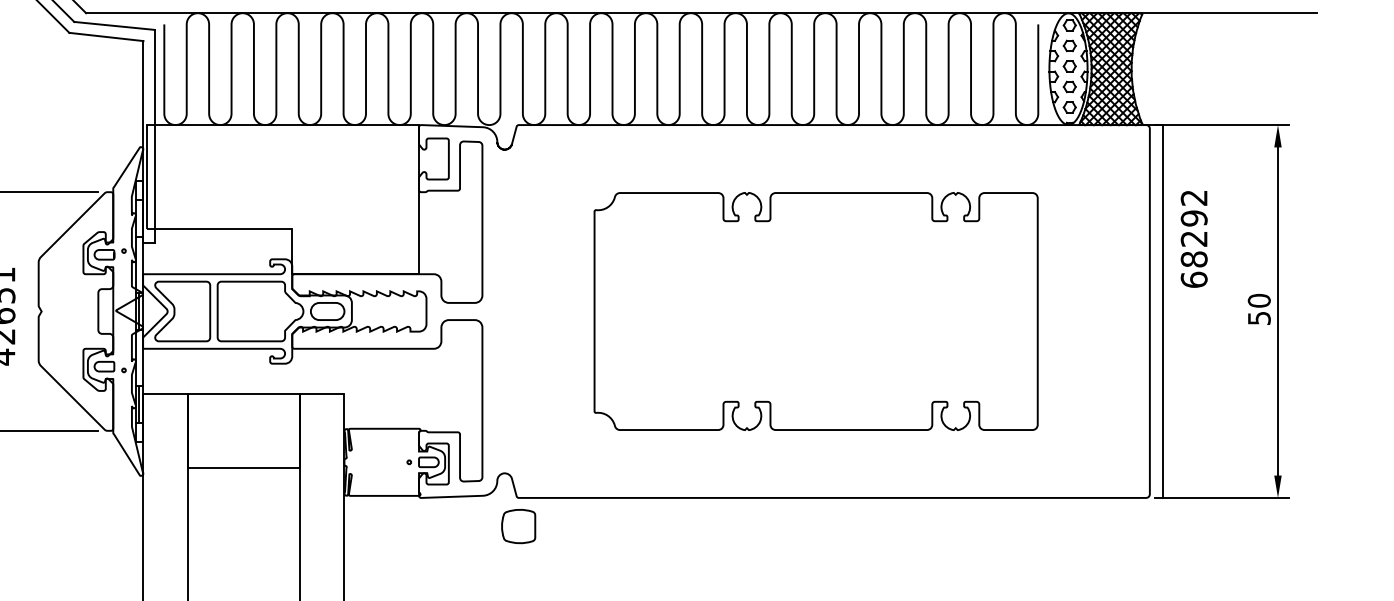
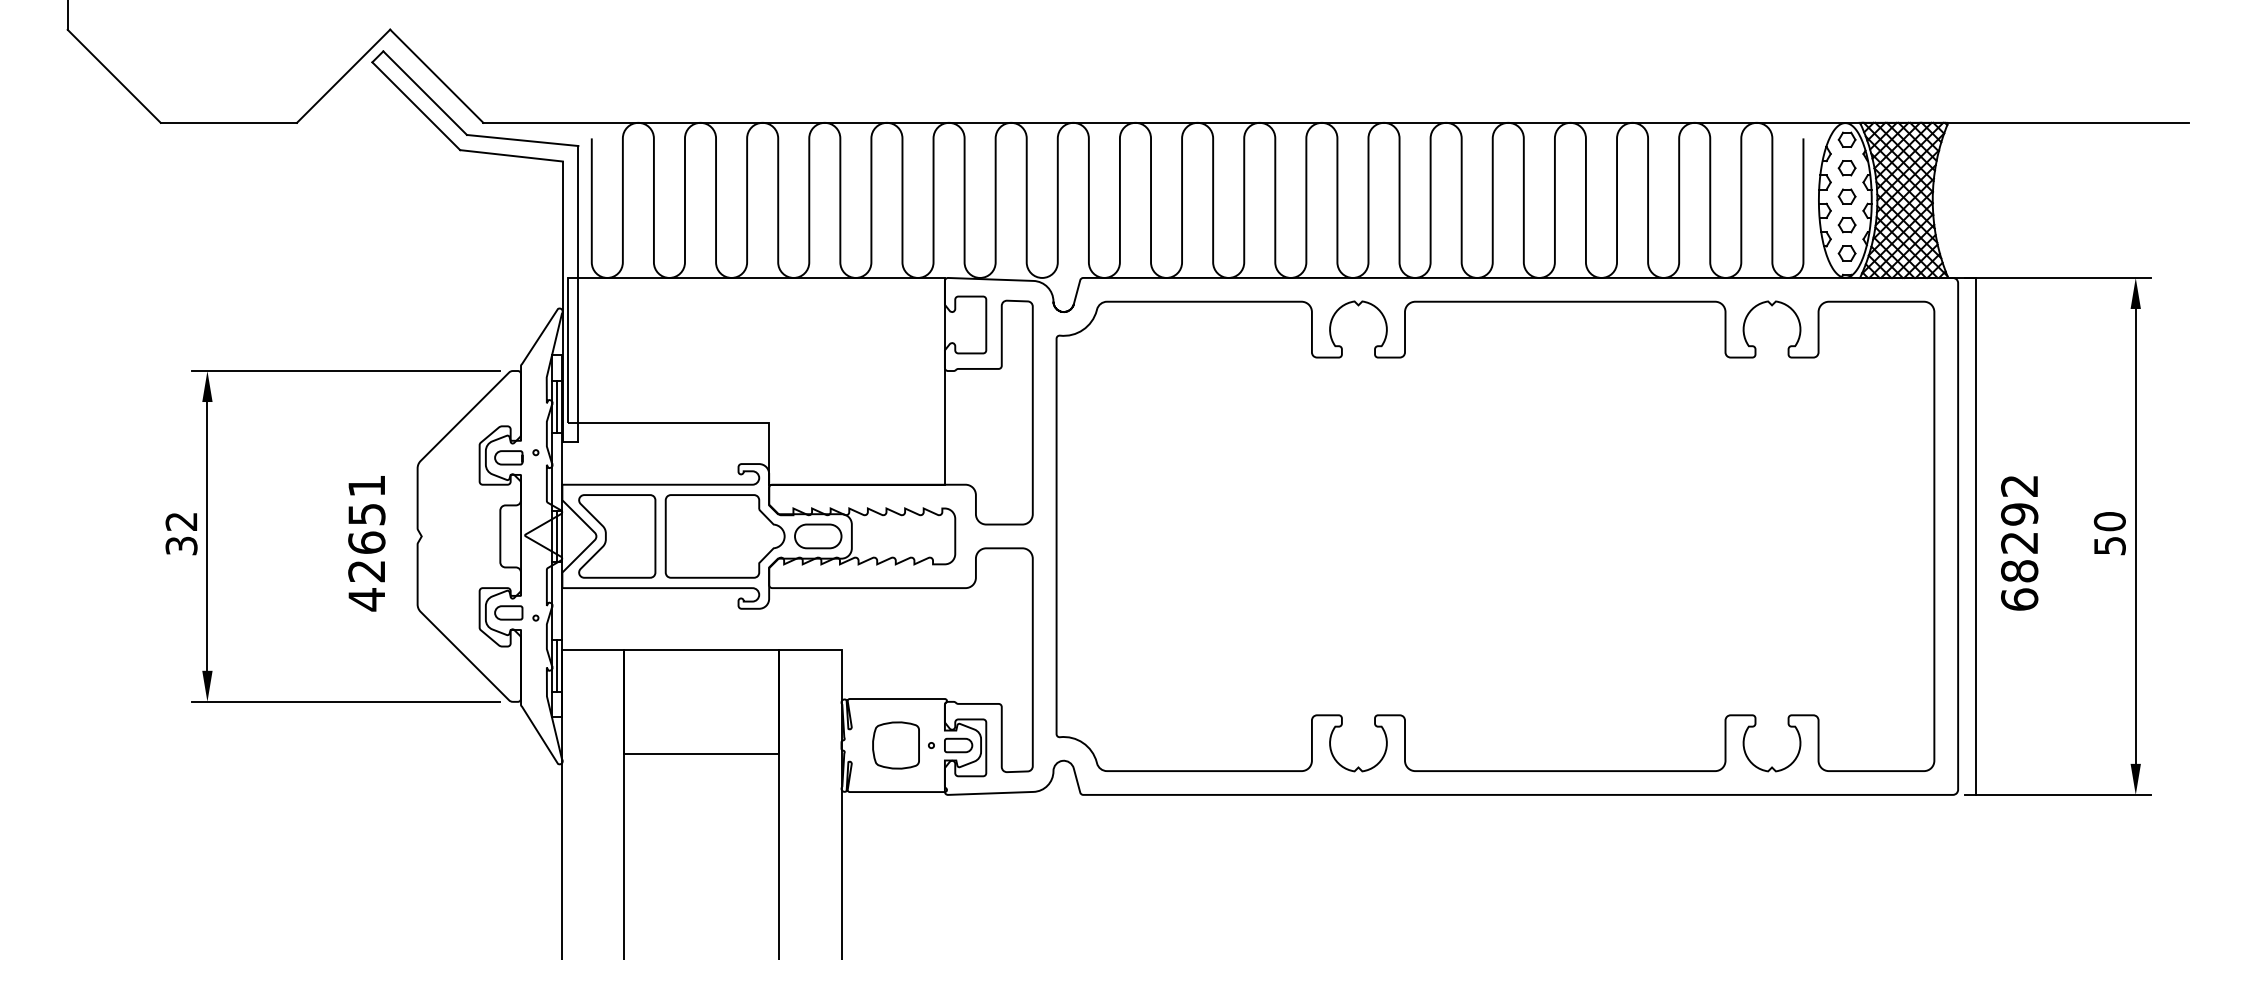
line: (139, 218) -> (557, 407), added
text: (1194, 239) -> (2019, 543), moved
part: (816, 311) -> (1495, 536), size x1.43
part: (518, 526) -> (895, 745), moved

